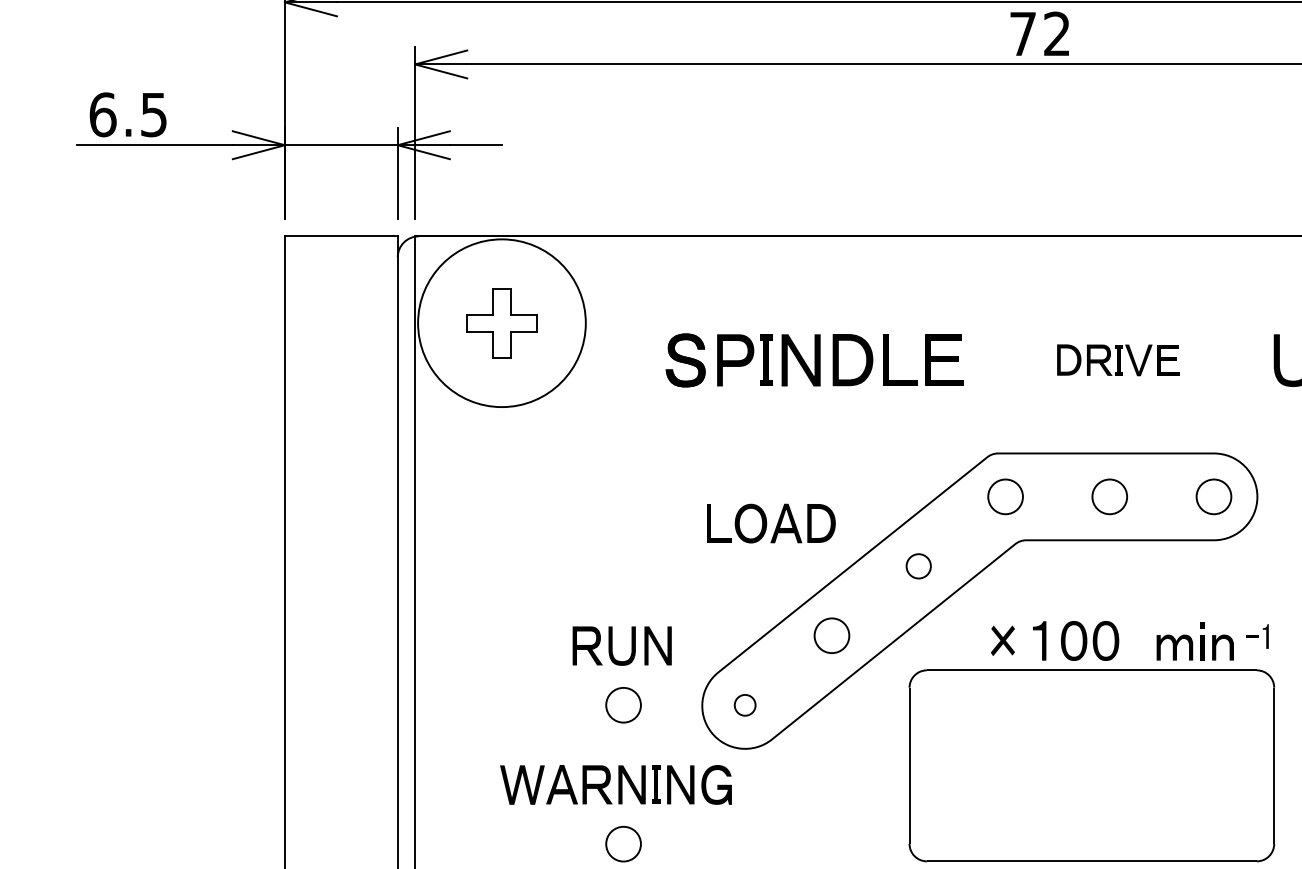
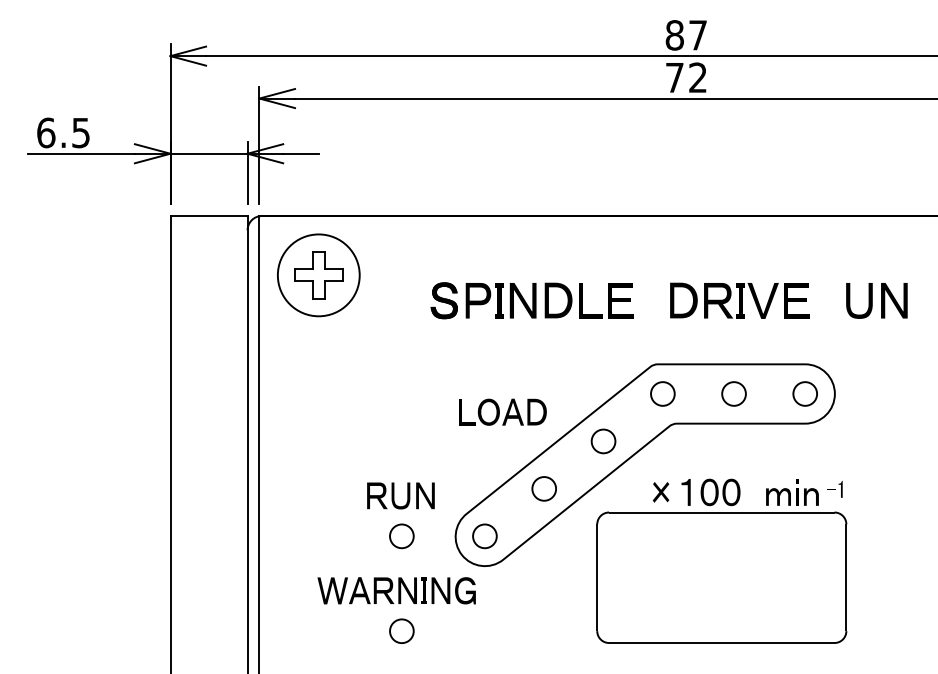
circle: (501, 323) -> (318, 275), size x0.71
part: (1117, 360) -> (739, 300), size x1.67
circle: (918, 566) -> (603, 441), size x1.43
circle: (744, 705) -> (484, 536), size x1.67

